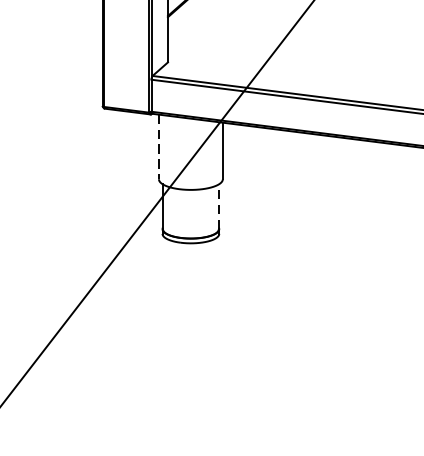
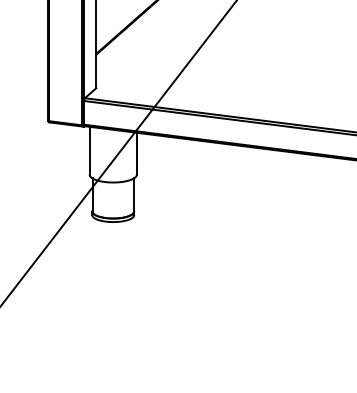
line: (158, 146) -> (89, 150), dashed -> solid
line: (218, 207) -> (133, 195), dashed -> solid

